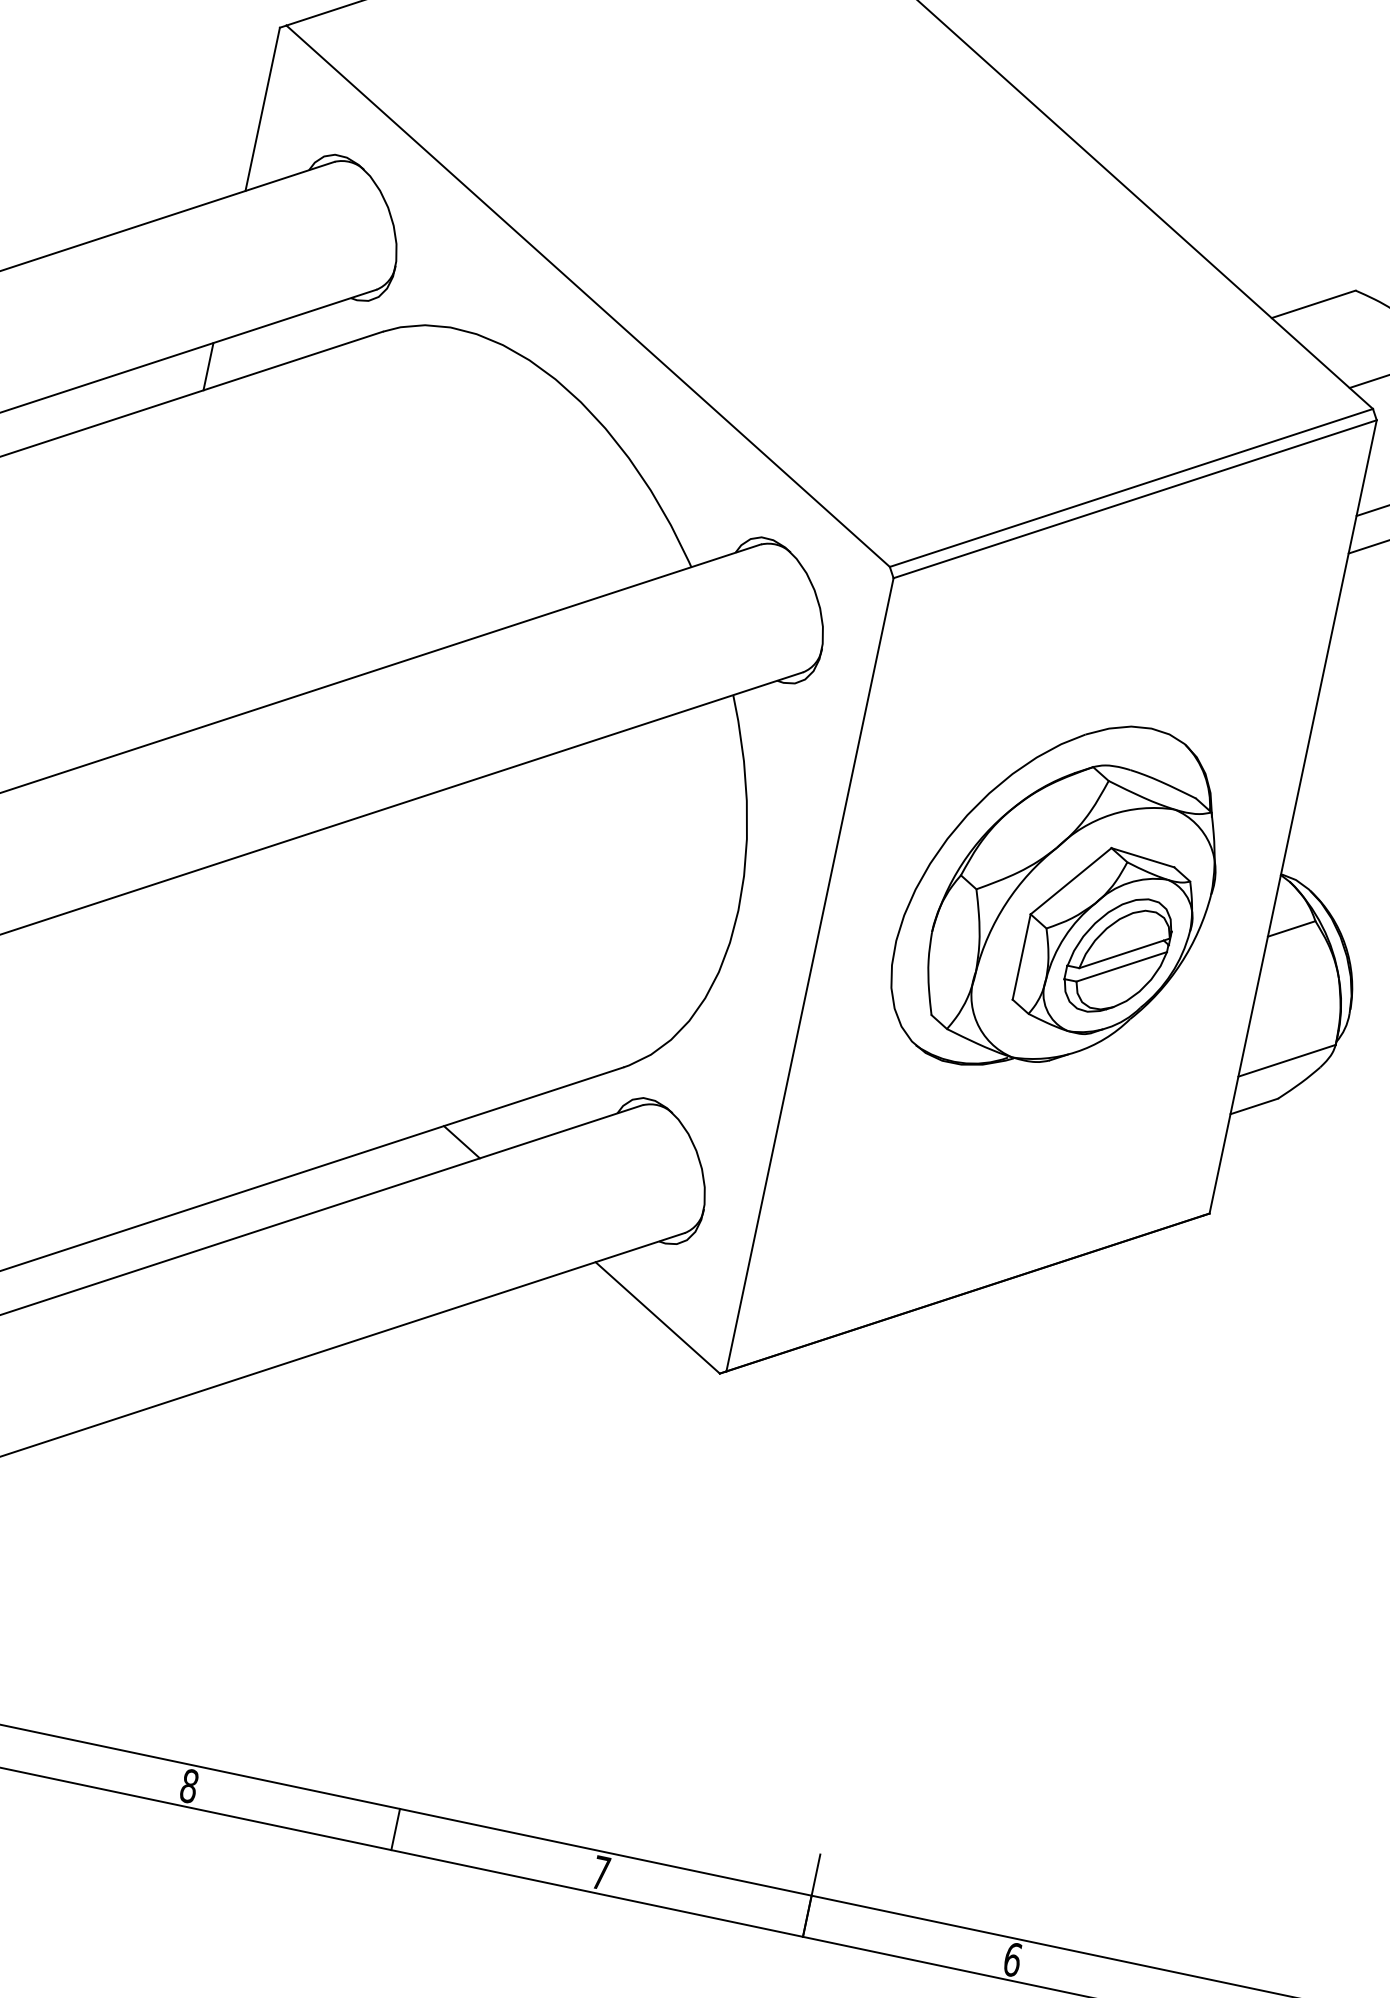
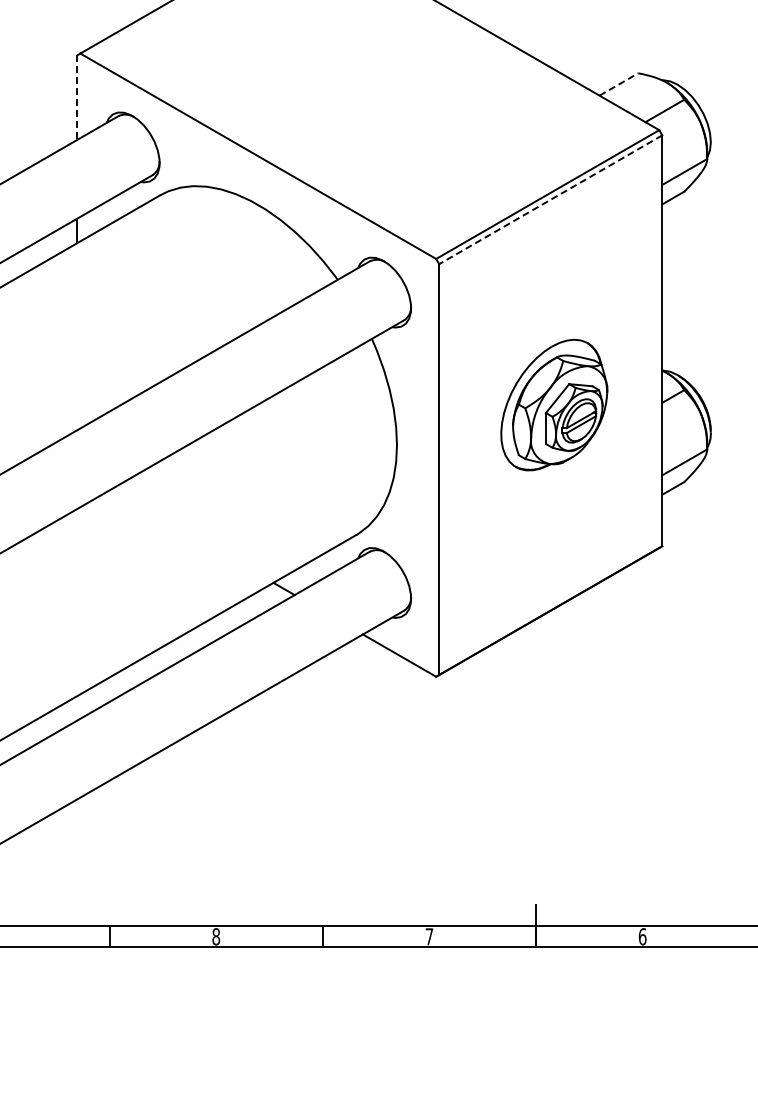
line: (262, 111) -> (77, 98), solid -> dashed
line: (1314, 304) -> (619, 84), solid -> dashed
line: (1134, 498) -> (550, 199), solid -> dashed
part: (1059, 896) -> (554, 404), size x0.7

